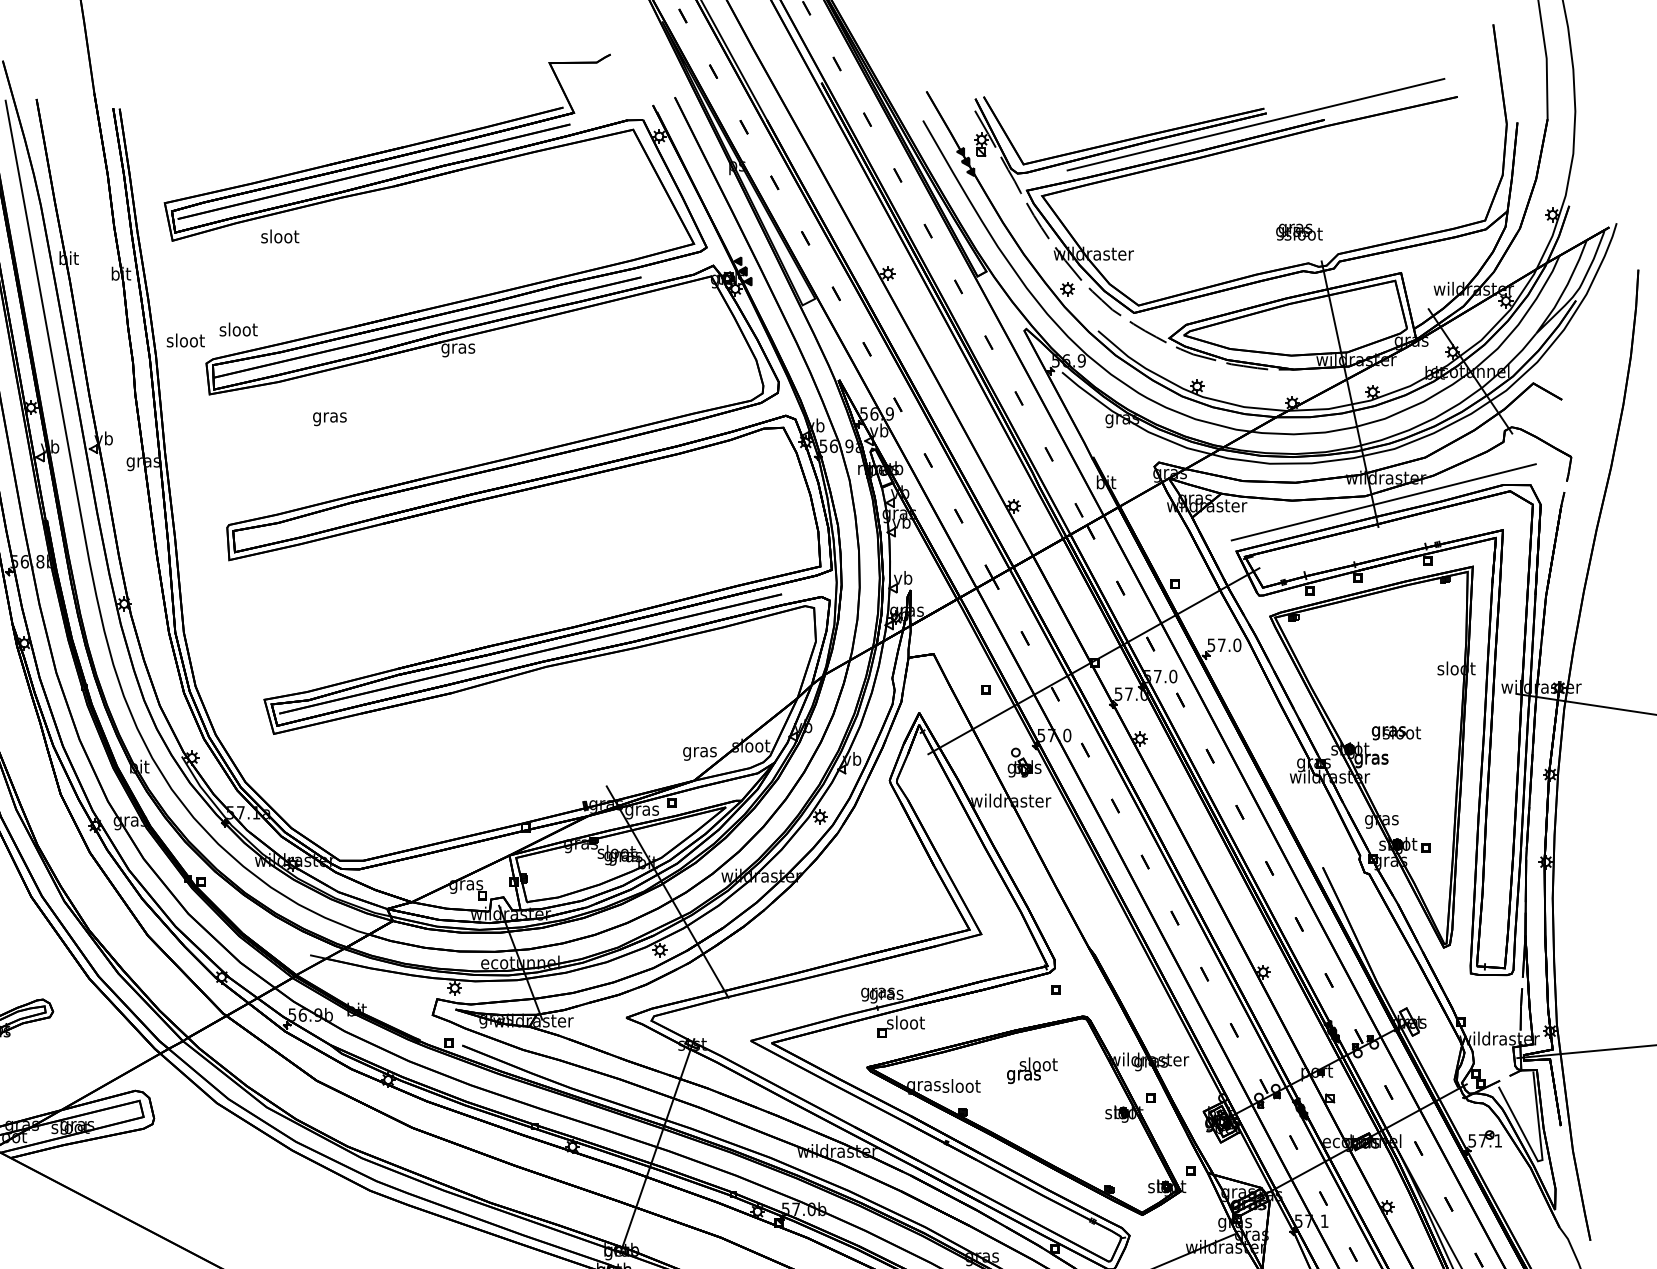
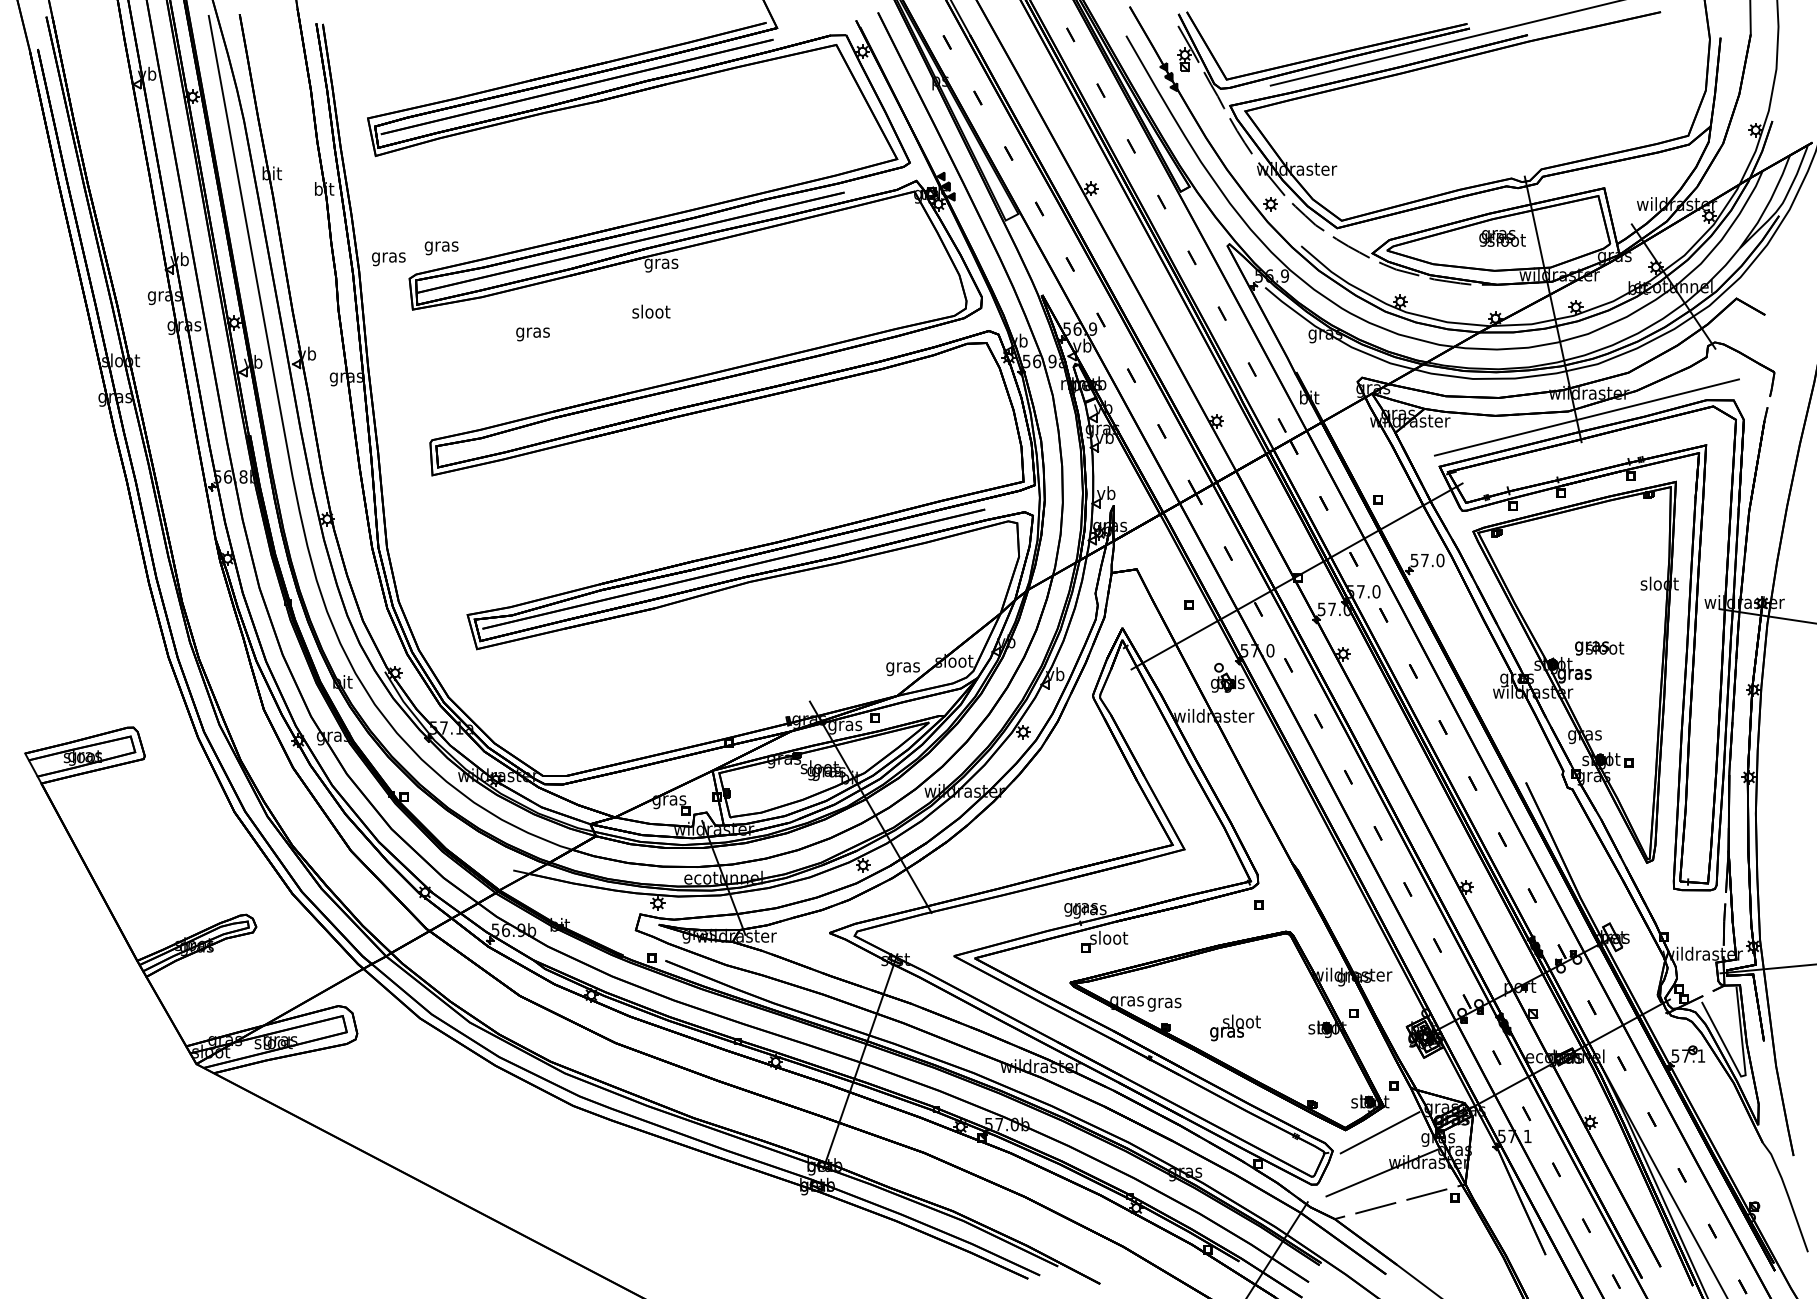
text: (1299, 232) -> (1502, 238), moved
text: (280, 236) -> (651, 311), moved
text: (238, 331) -> (441, 246), sloot -> gras
text: (185, 342) -> (388, 257), sloot -> gras
text: (1032, 1070) -> (1235, 1027), moved
text: (961, 1087) -> (1164, 1002), sloot -> gras
line: (1176, 1217) -> (1379, 1132), added

